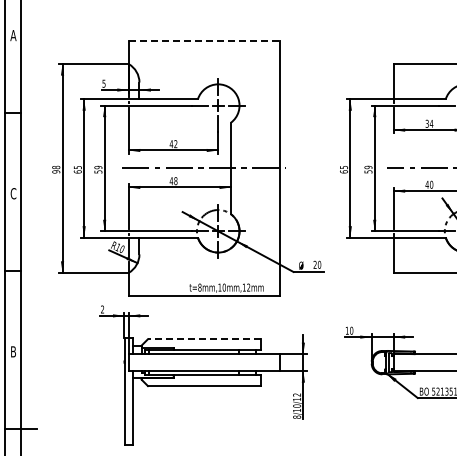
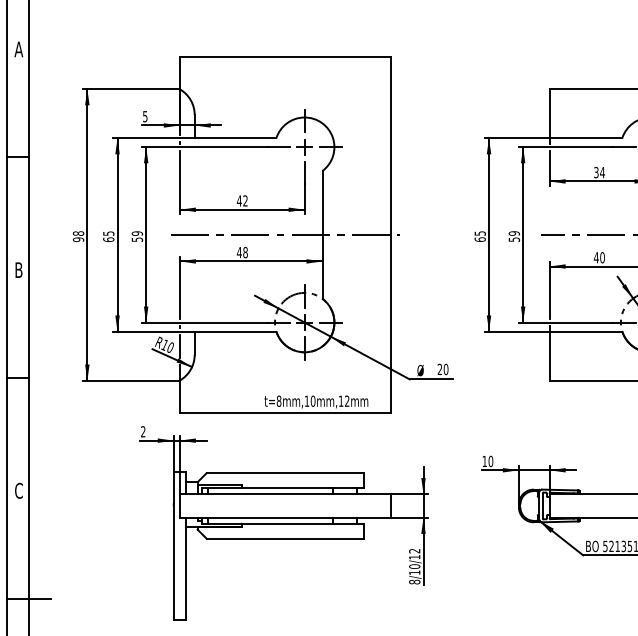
line: (204, 40) -> (285, 56), dashed -> solid
text: (13, 193) -> (18, 269), C -> B
line: (203, 339) -> (284, 473), dashed -> solid
text: (13, 351) -> (18, 490), B -> C

